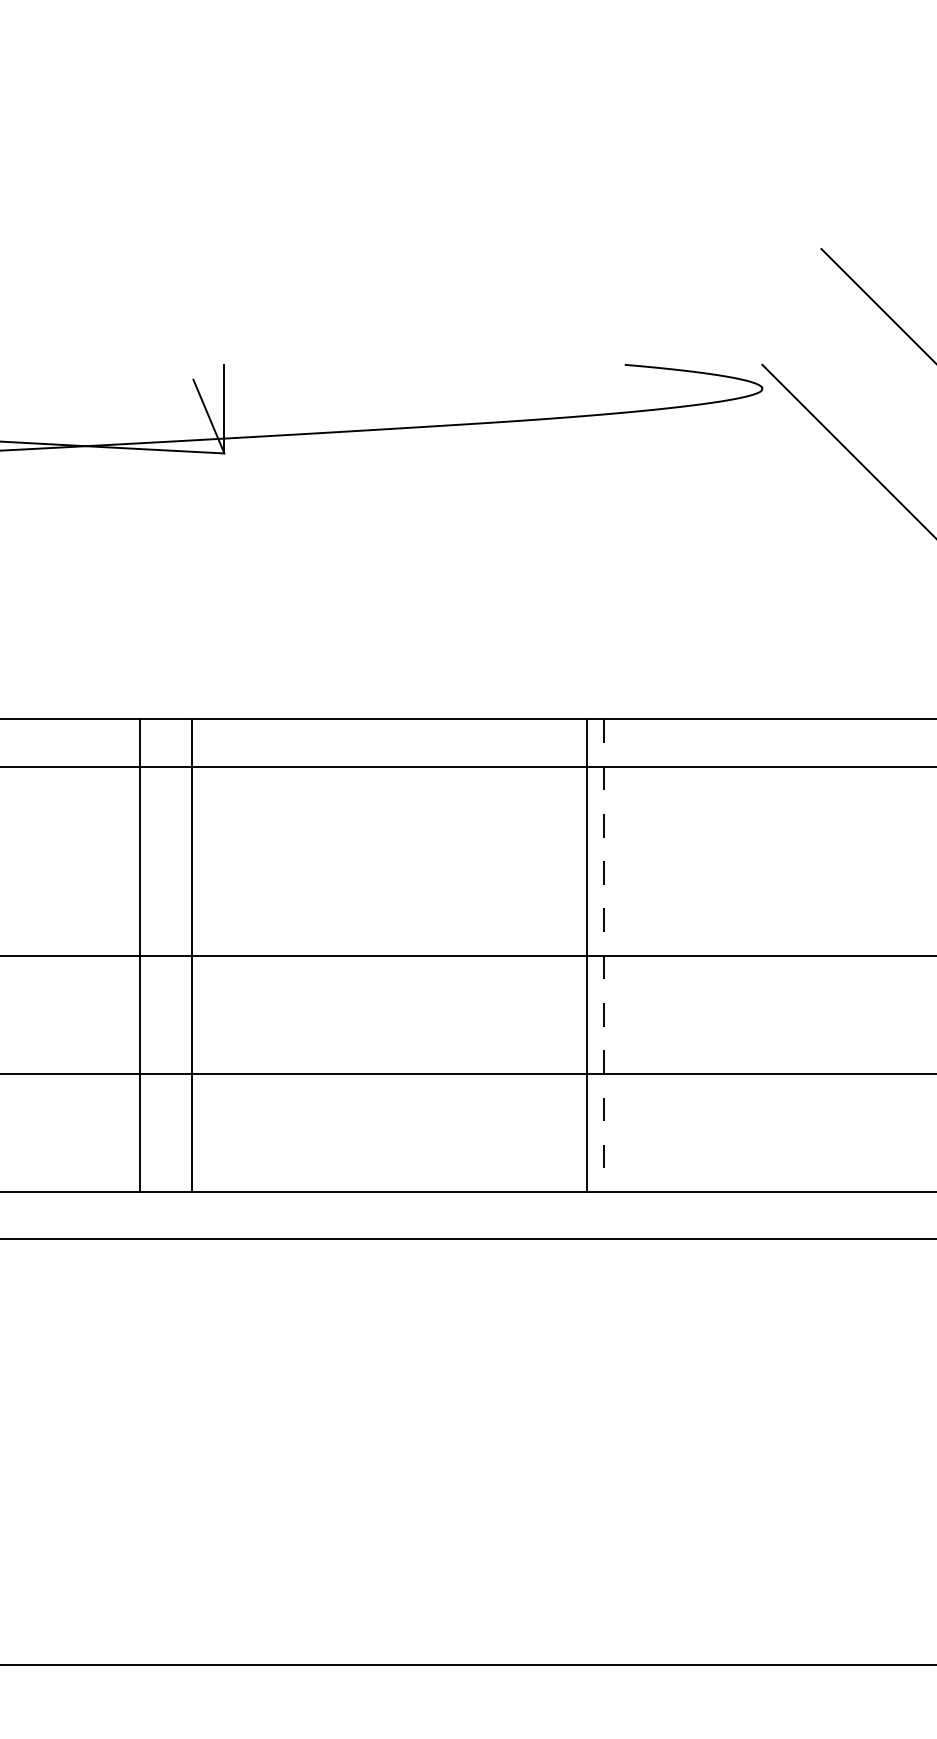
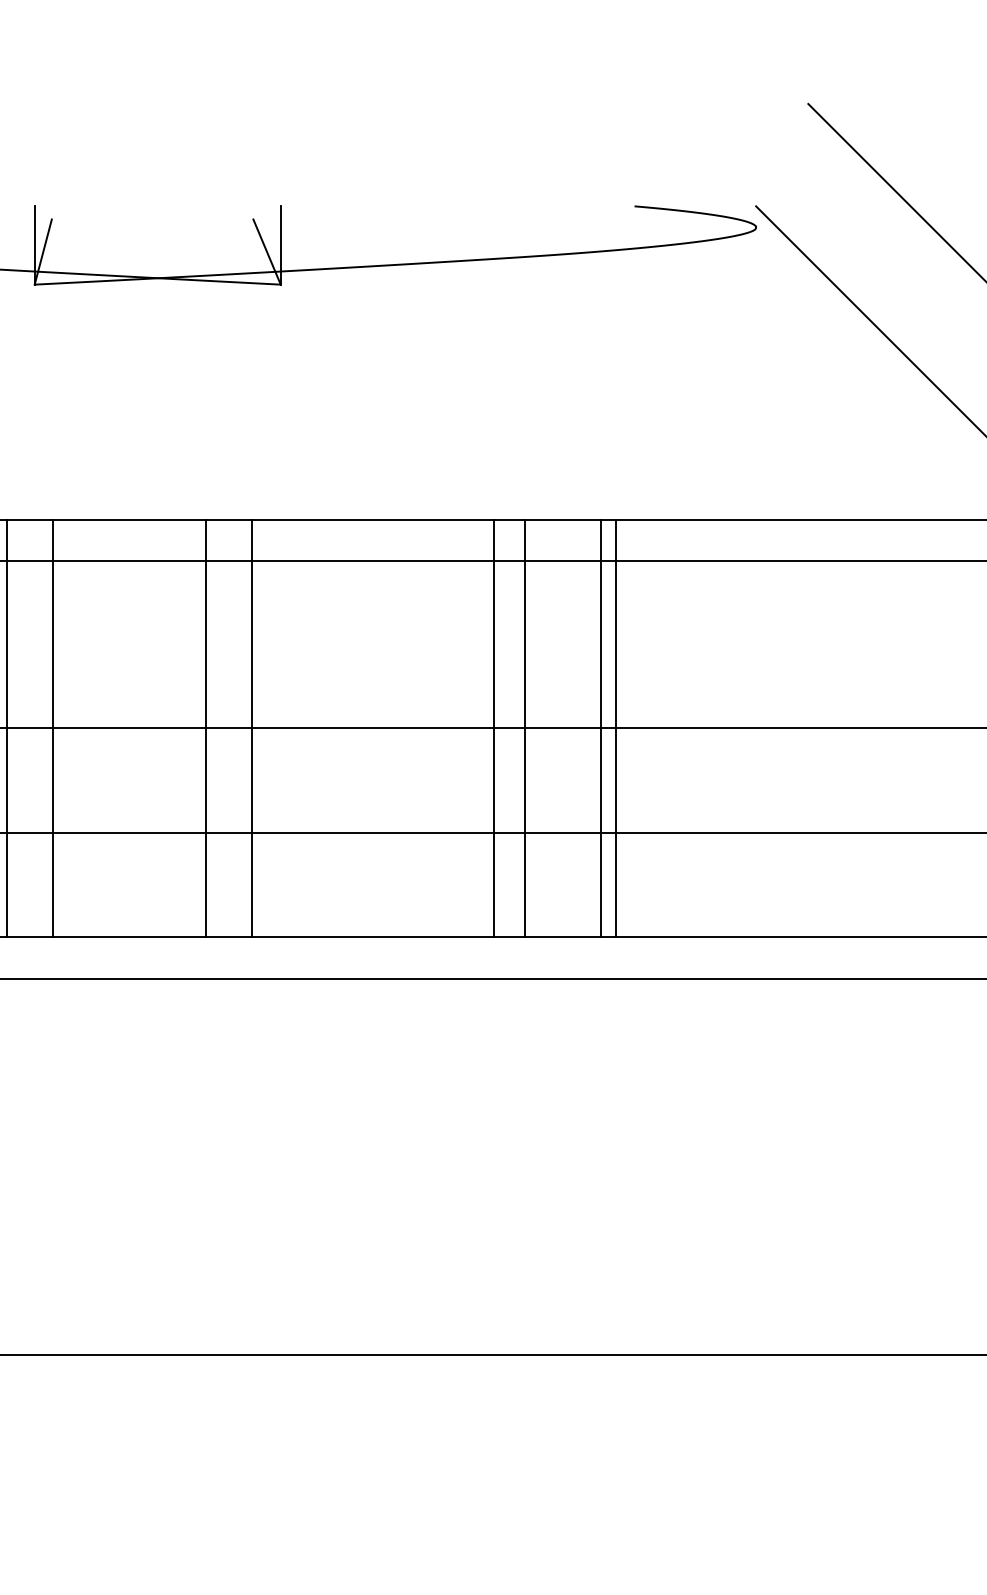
line: (466, 955) -> (494, 728), added
line: (500, 955) -> (524, 728), added
line: (604, 955) -> (616, 728), dashed -> solid

